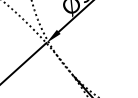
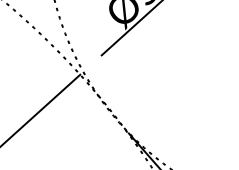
fill: (53, 36) -> (92, 63), removed

